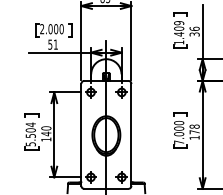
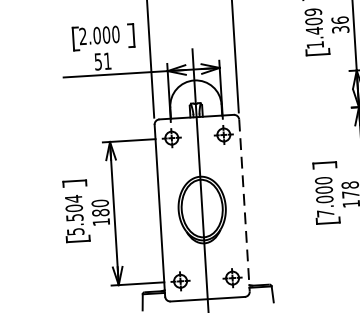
text: (46, 133) -> (101, 211), 140 -> 180
line: (131, 134) -> (244, 204), solid -> dashed

